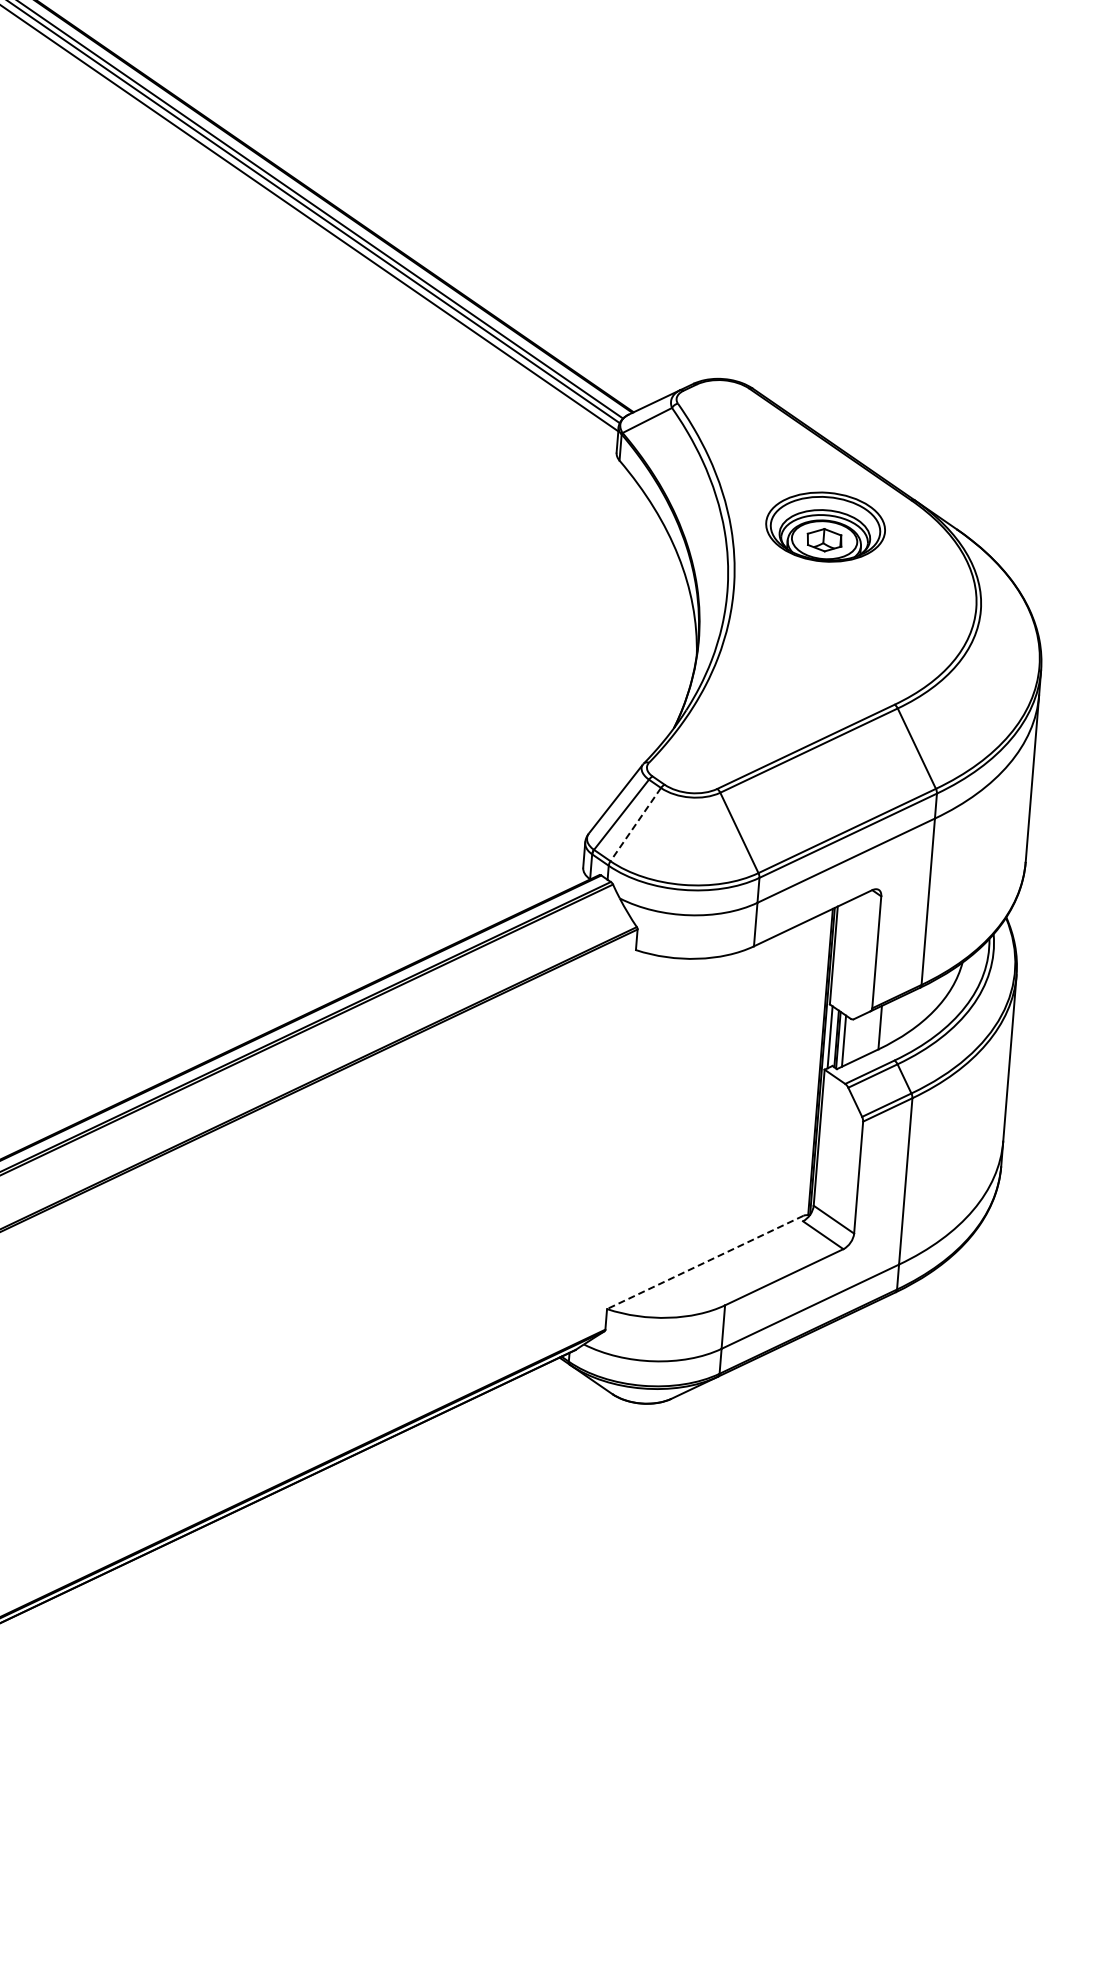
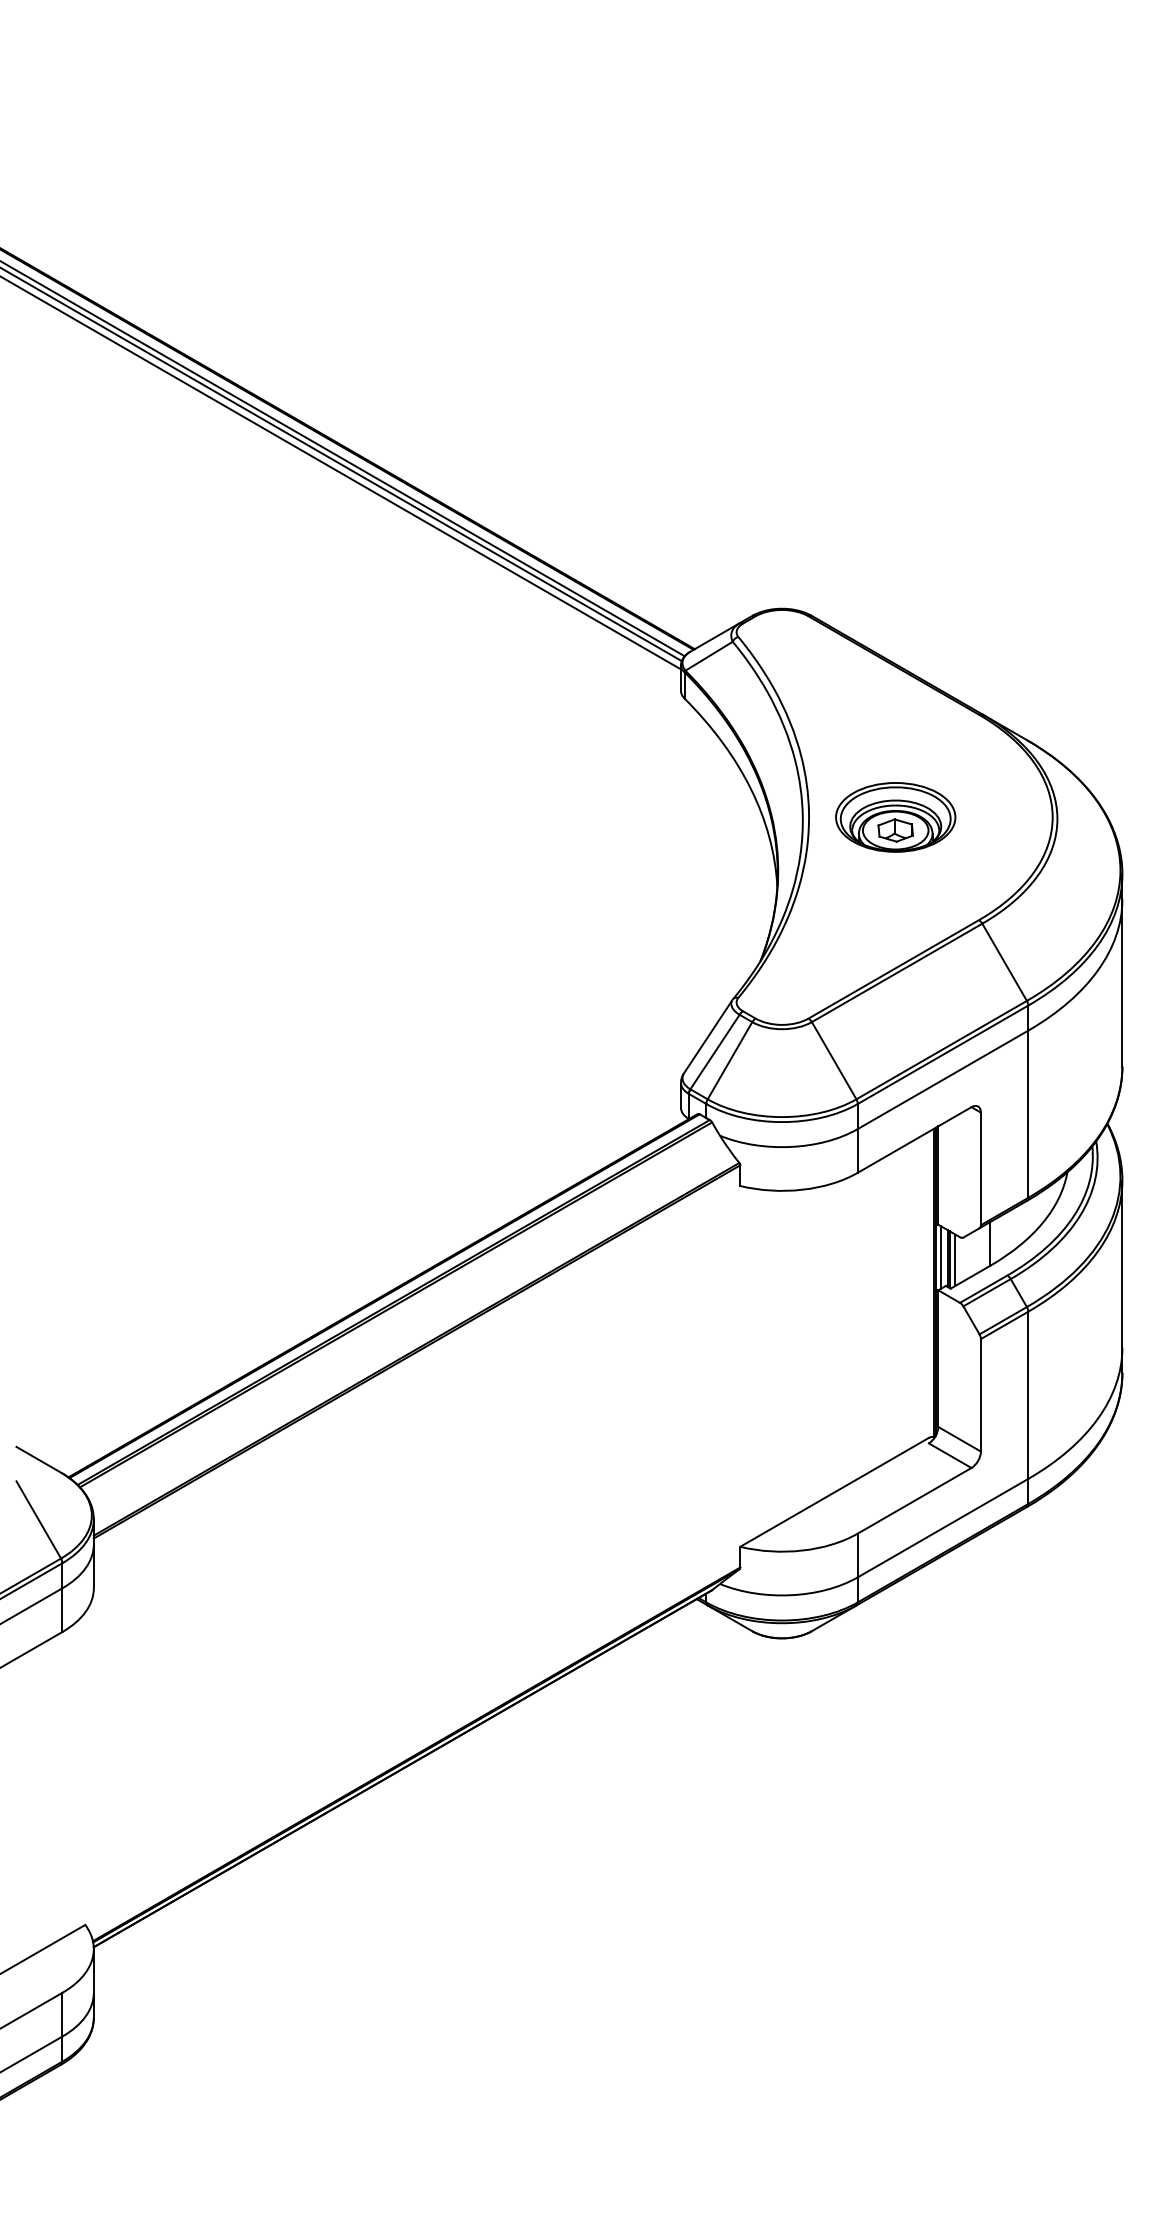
part: (825, 527) -> (895, 817), moved
line: (636, 824) -> (730, 1060), dashed -> solid
line: (705, 1262) -> (834, 1492), dashed -> solid

